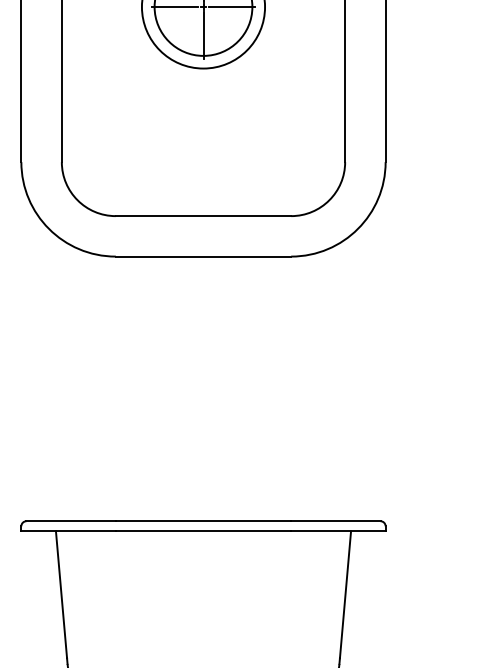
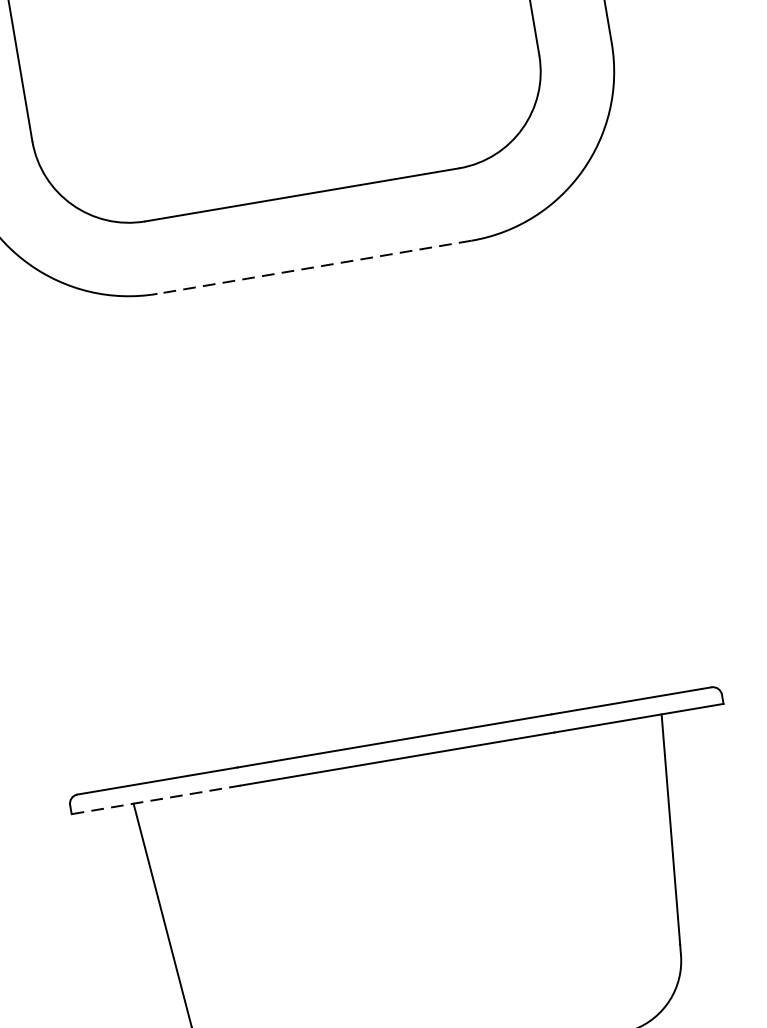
line: (203, 256) -> (314, 267), solid -> dashed
line: (69, 531) -> (157, 799), solid -> dashed

